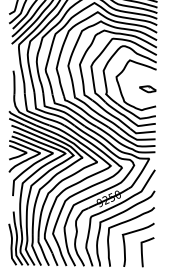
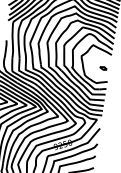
part: (147, 89) -> (103, 68), size x0.6

